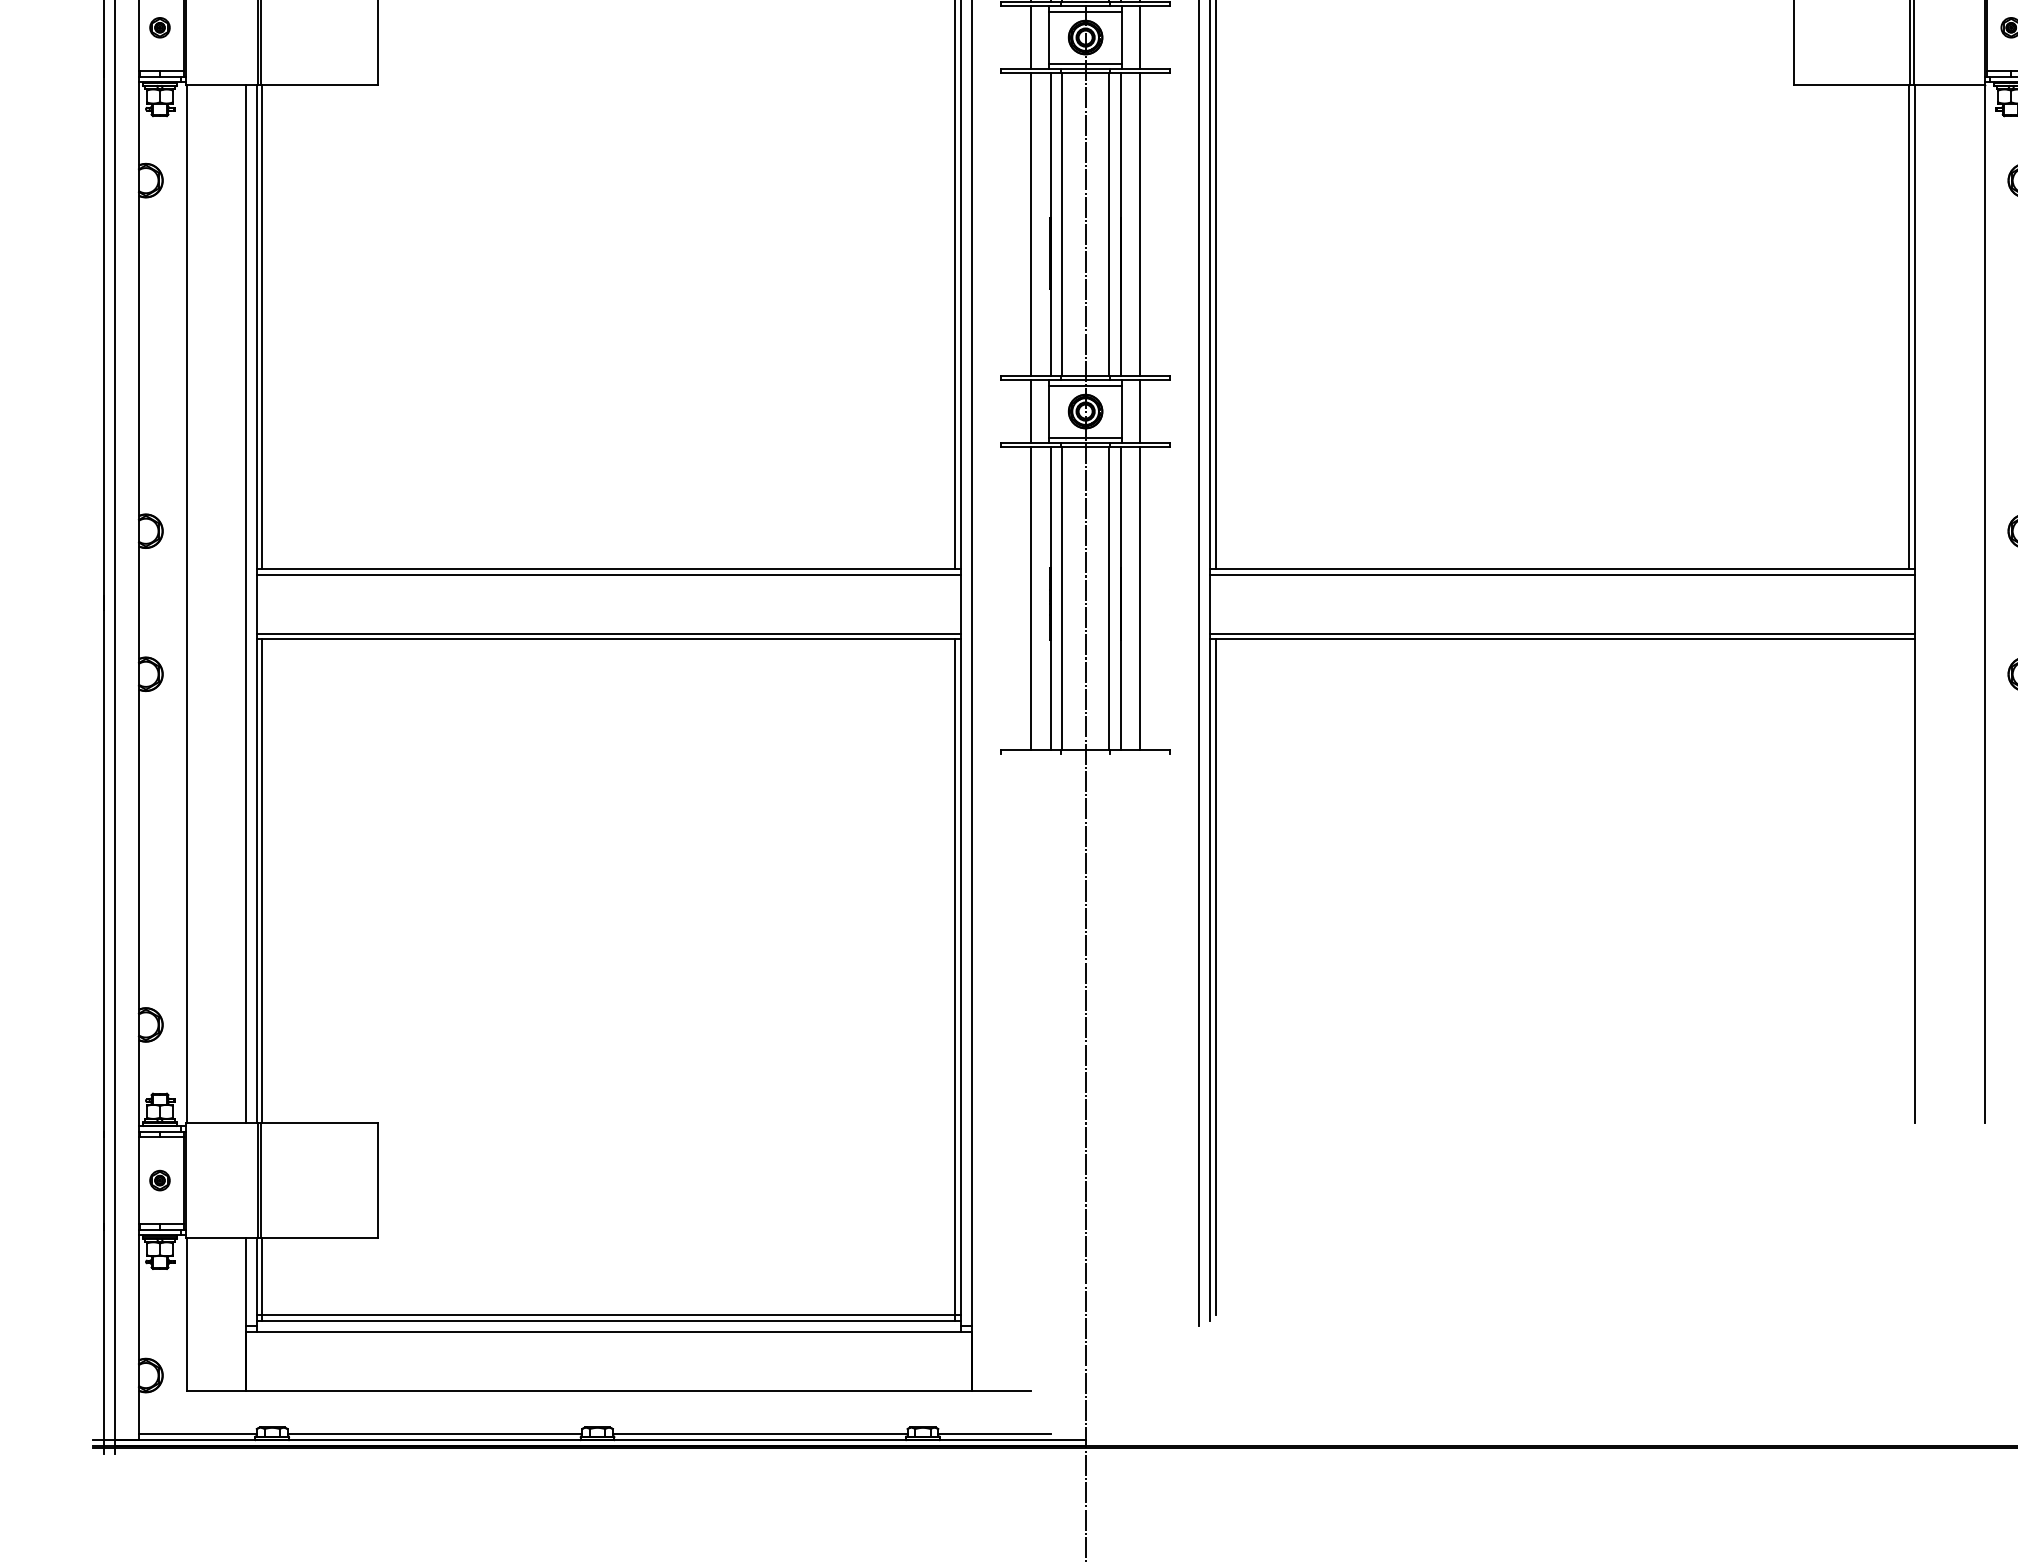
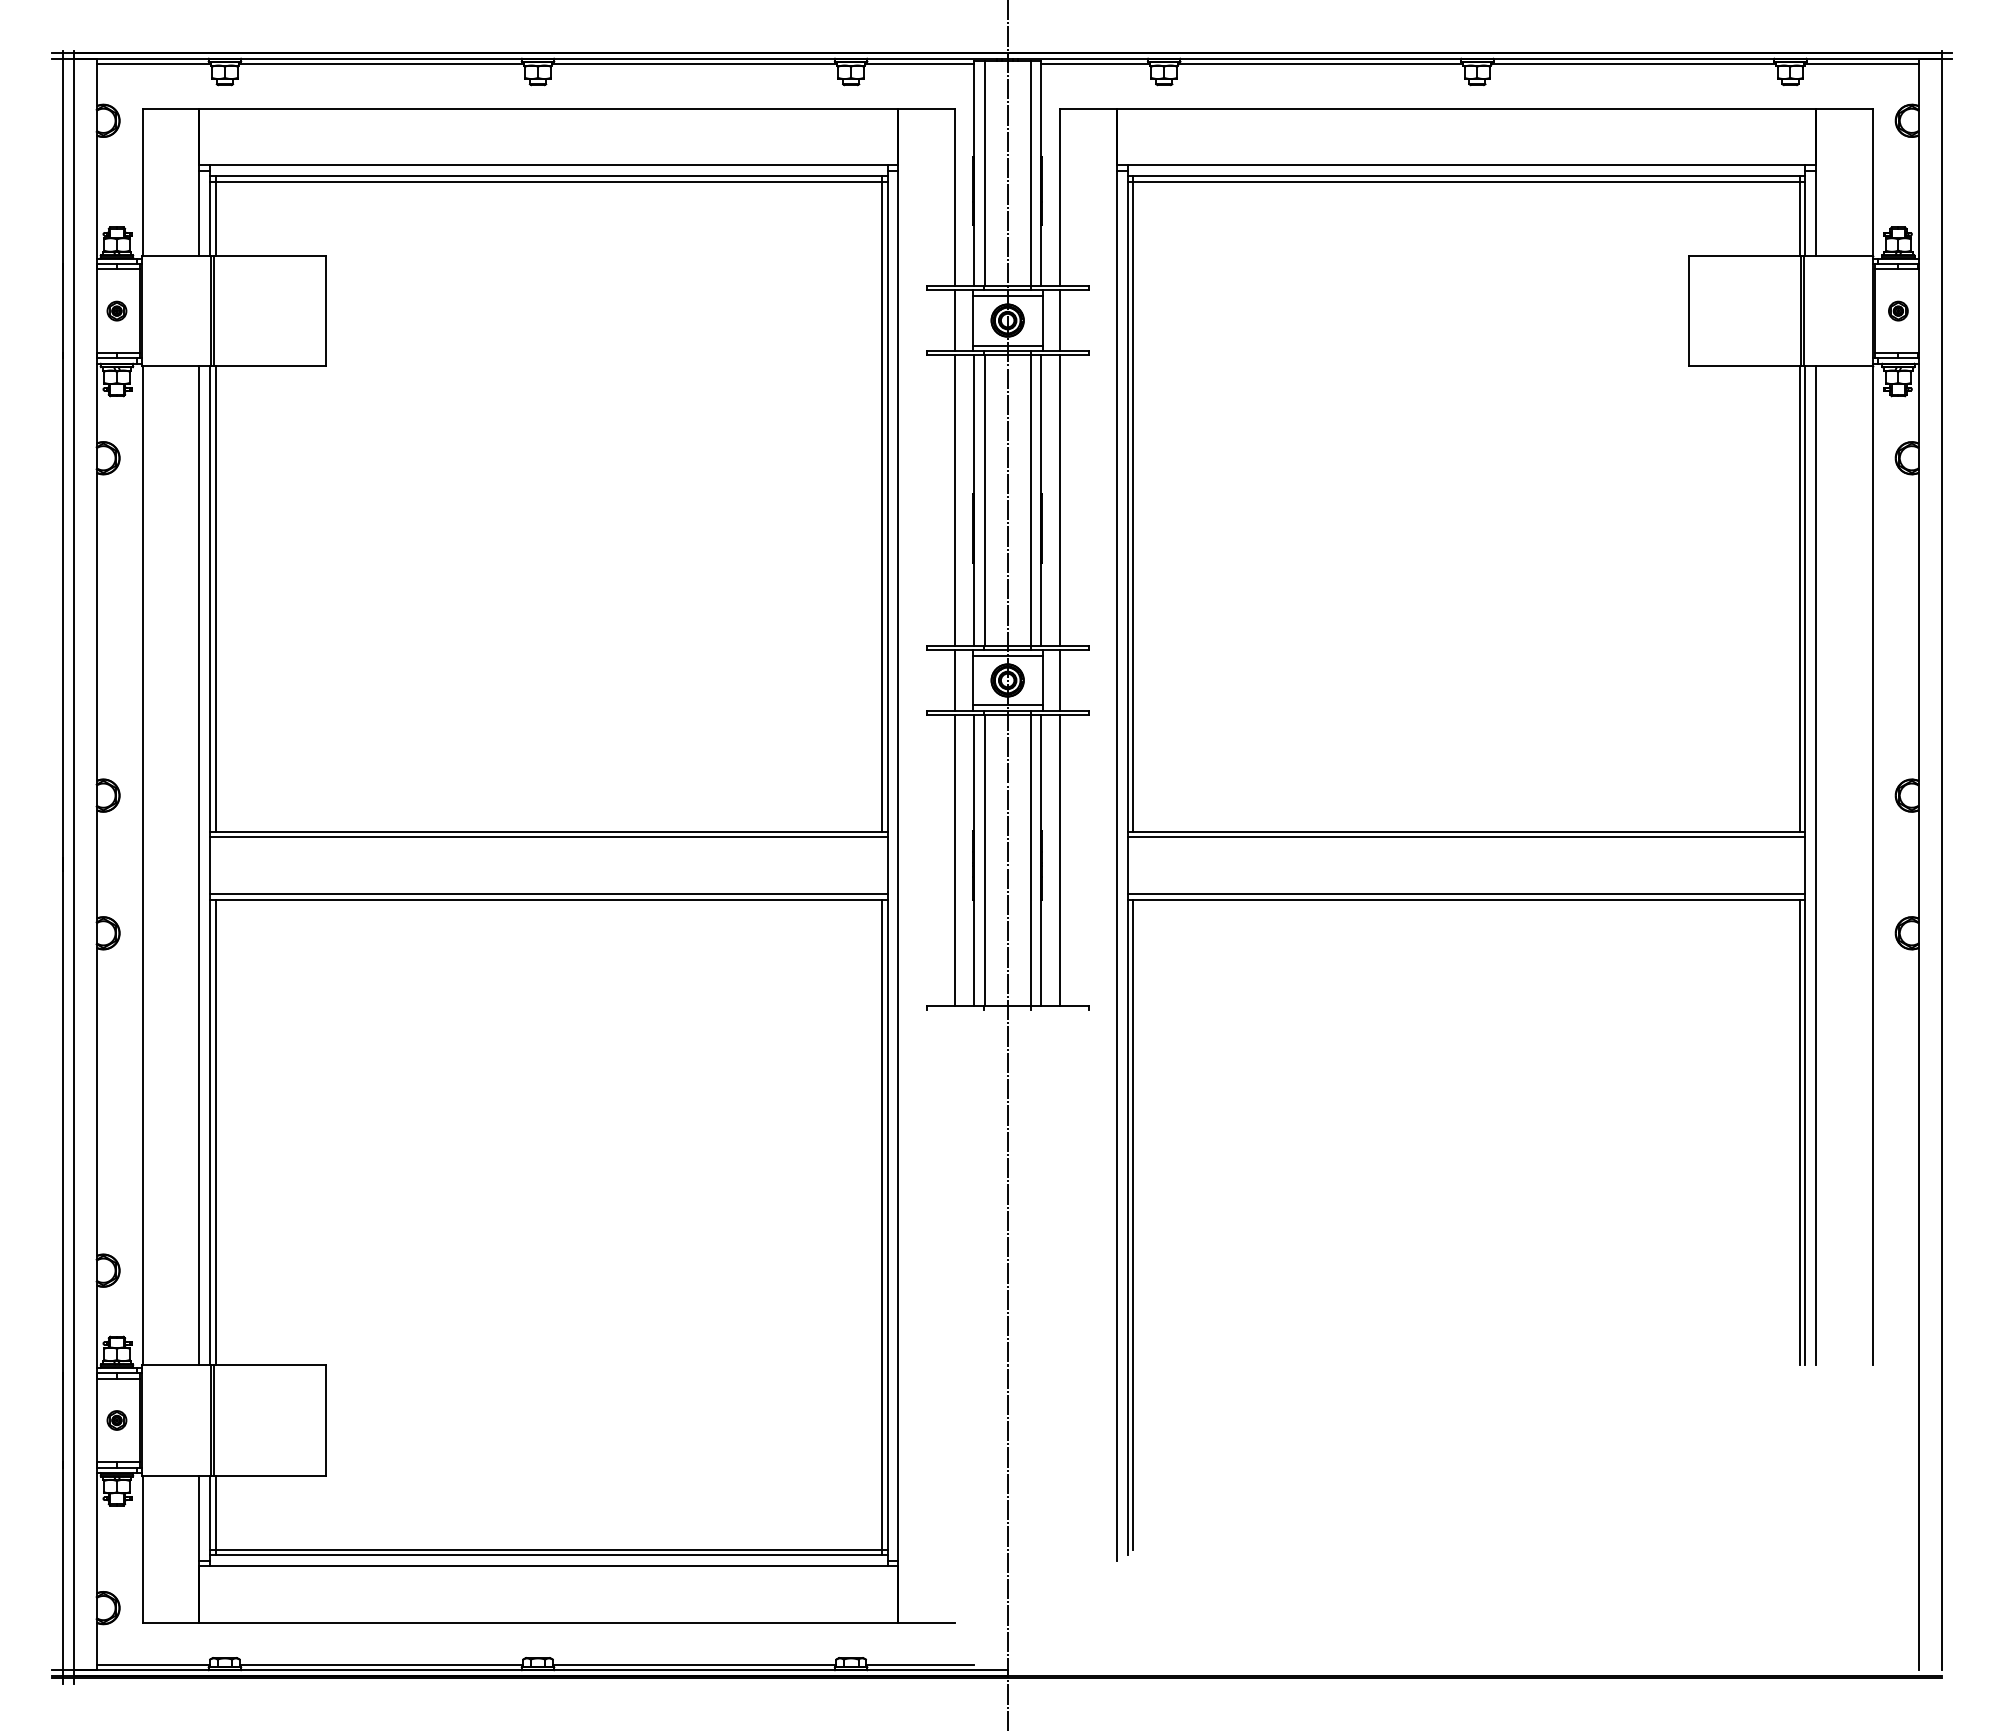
line: (1926, 603) -> (1816, 865), added
line: (1908, 881) -> (1799, 1132), added

